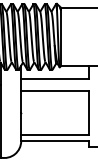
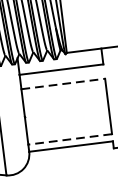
line: (55, 90) -> (63, 83), solid -> dashed
line: (55, 135) -> (70, 139), solid -> dashed

